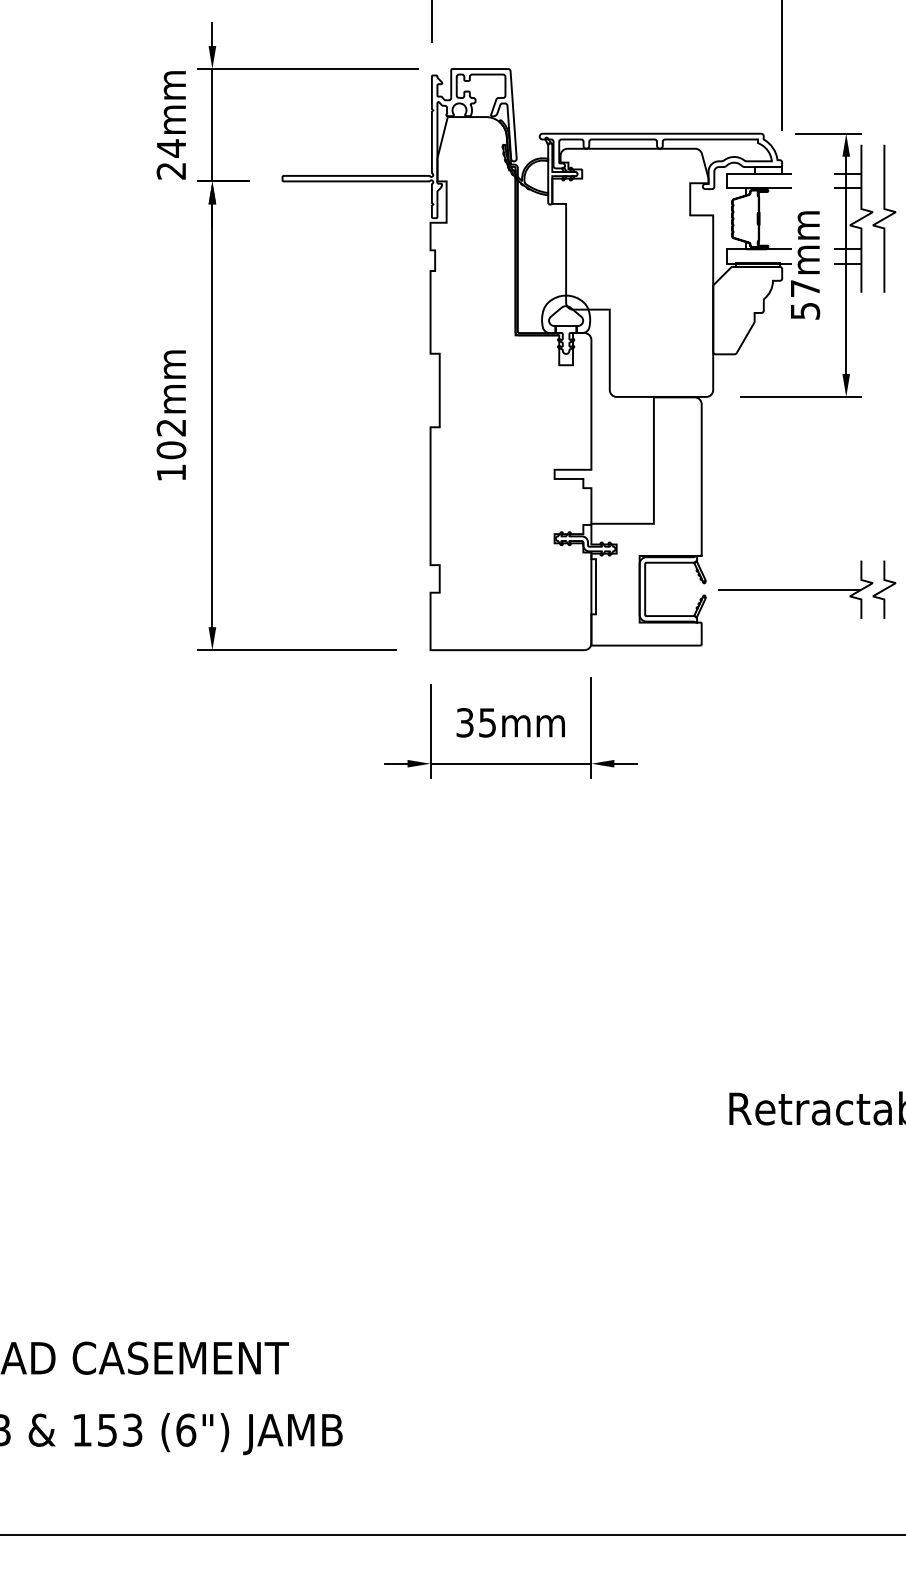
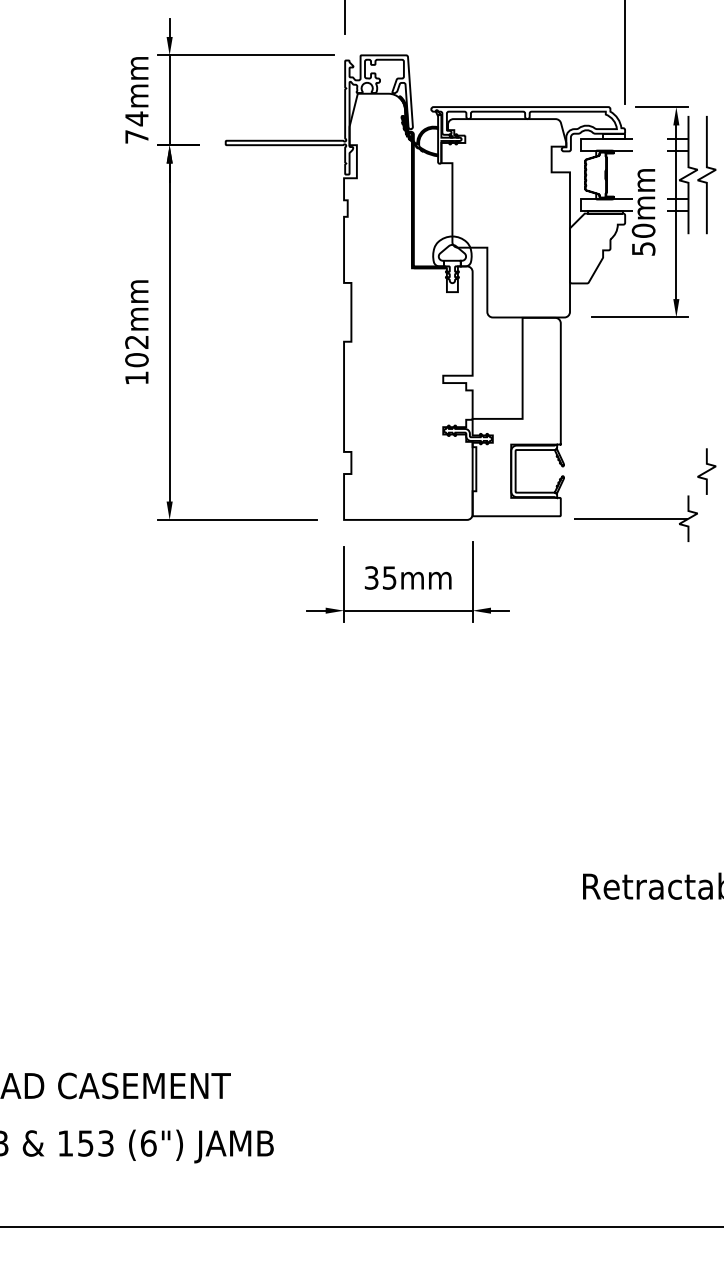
text: (170, 170) -> (136, 136), 24mm -> 74mm
text: (805, 288) -> (643, 230), 57mm -> 50mm
part: (795, 589) -> (635, 518), moved

